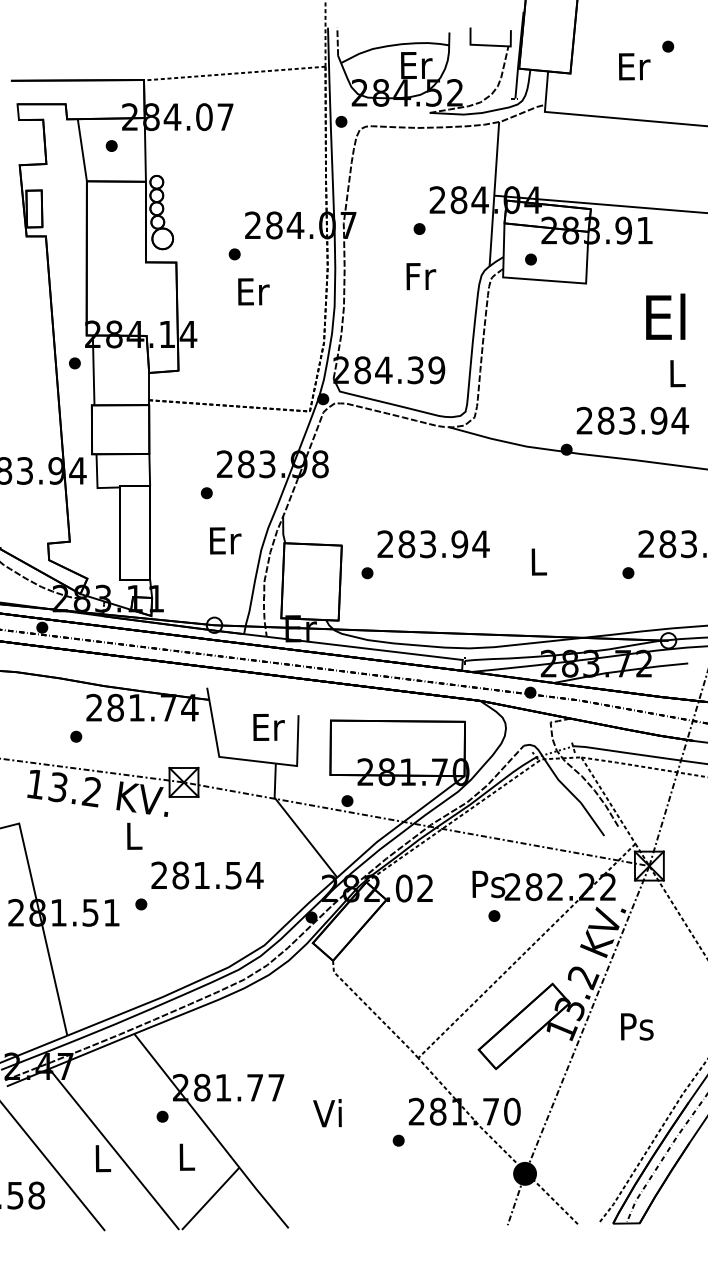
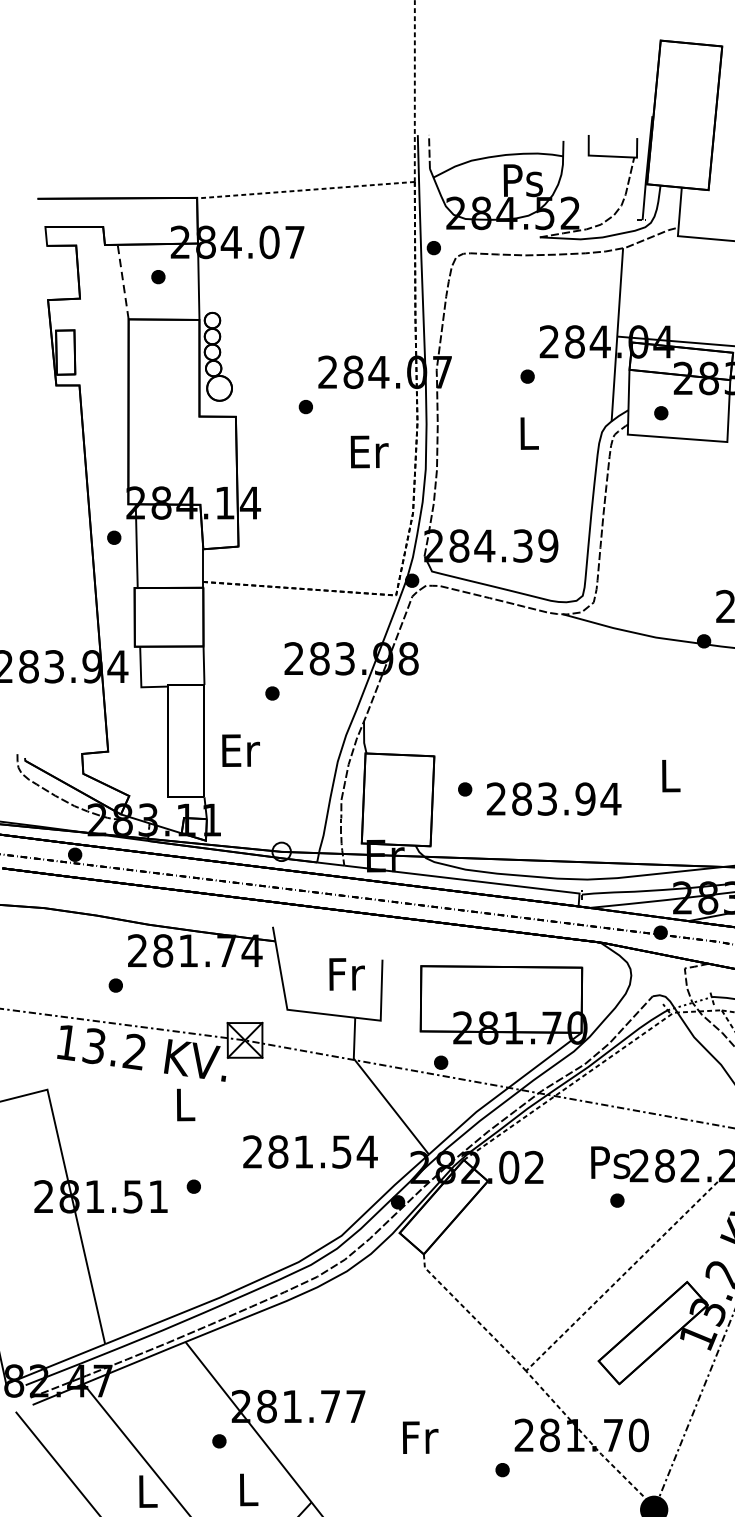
text: (415, 65) -> (522, 180), Er -> Ps
line: (82, 149) -> (123, 281), solid -> dashed
text: (421, 276) -> (529, 433), Fr -> L
text: (253, 291) -> (369, 451), moved
text: (225, 540) -> (240, 750), moved
text: (433, 544) -> (553, 799), moved
text: (268, 727) -> (346, 974), Er -> Fr
text: (207, 875) -> (310, 1151), moved
text: (329, 1113) -> (419, 1437), Vi -> Fr

